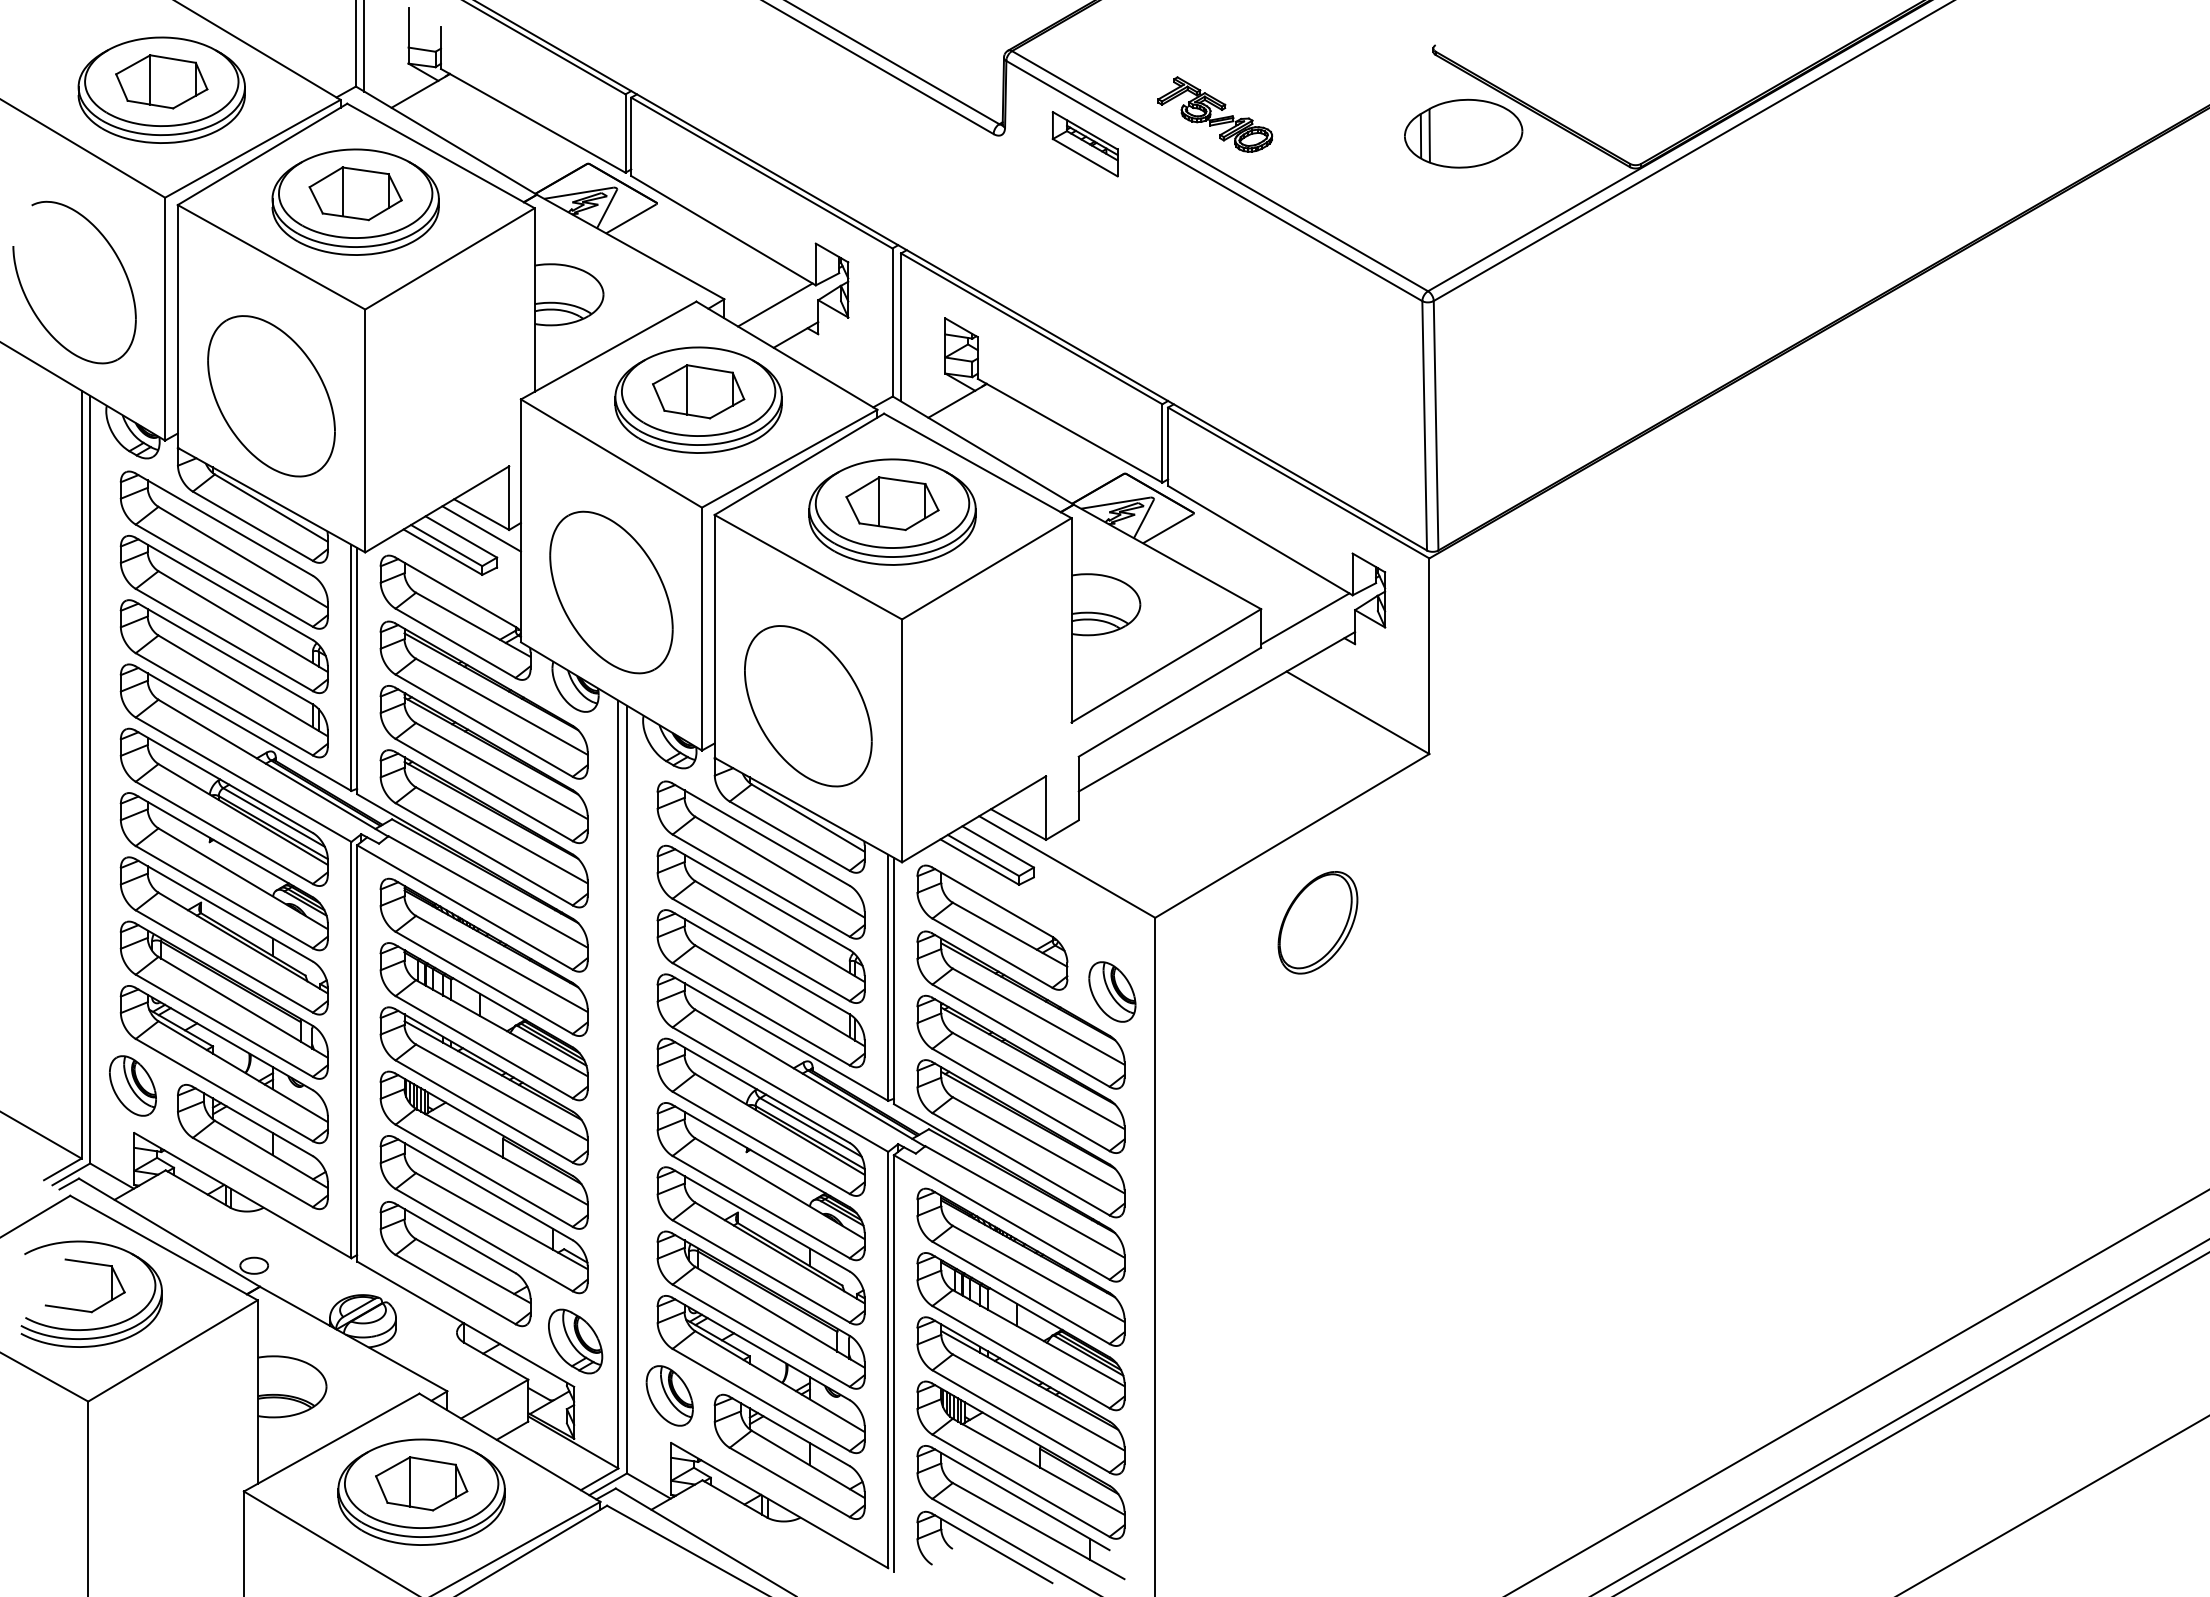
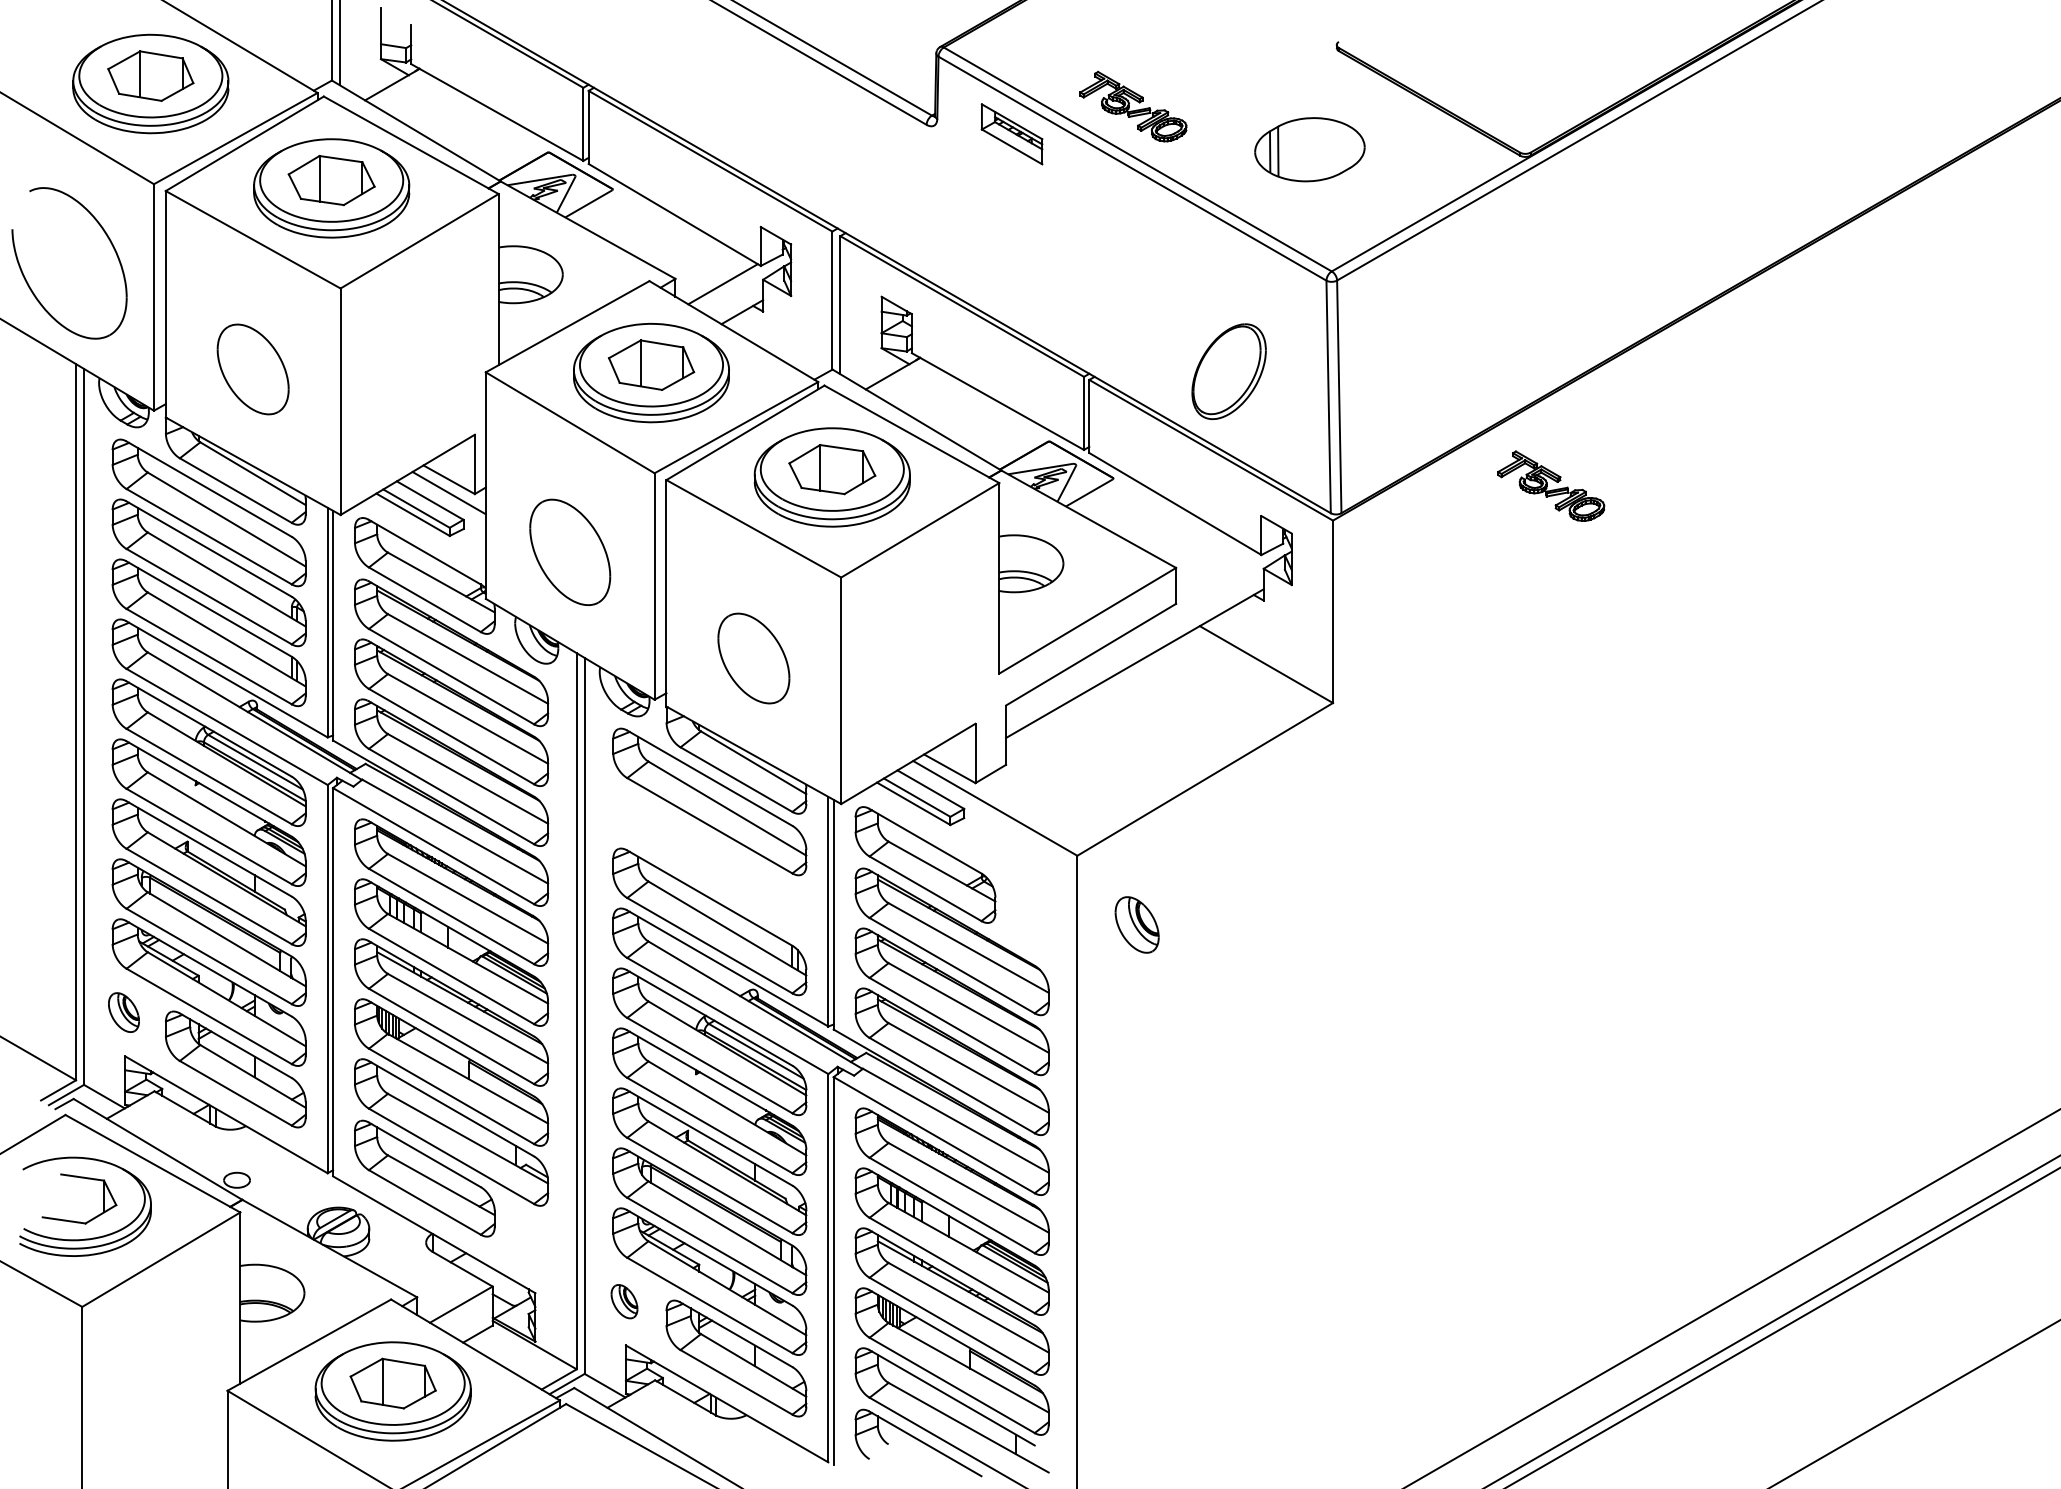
part: (1463, 133) -> (1309, 149), moved
part: (271, 396) -> (253, 369), size x0.6
part: (1663, 521) -> (1551, 486), added
part: (611, 592) -> (570, 552), size x0.7
line: (1305, 618) -> (1217, 576), removed
part: (808, 706) -> (753, 658), size x0.6
part: (1317, 922) -> (1228, 371), moved
part: (760, 923) -> (709, 861), removed
part: (1112, 991) -> (1137, 924), moved
part: (132, 1085) -> (123, 1012), size x0.7
part: (575, 1341) -> (536, 1250), removed
part: (669, 1395) -> (624, 1301), size x0.6

